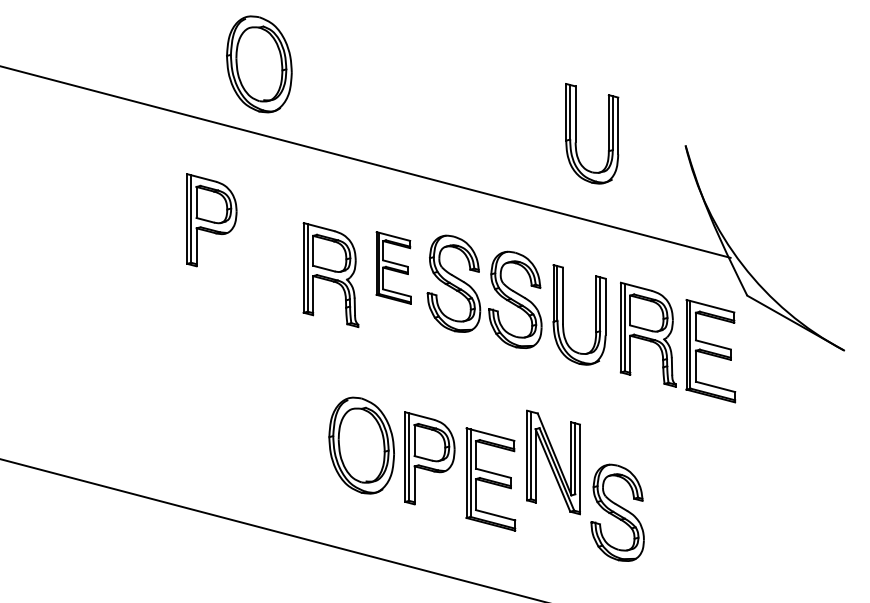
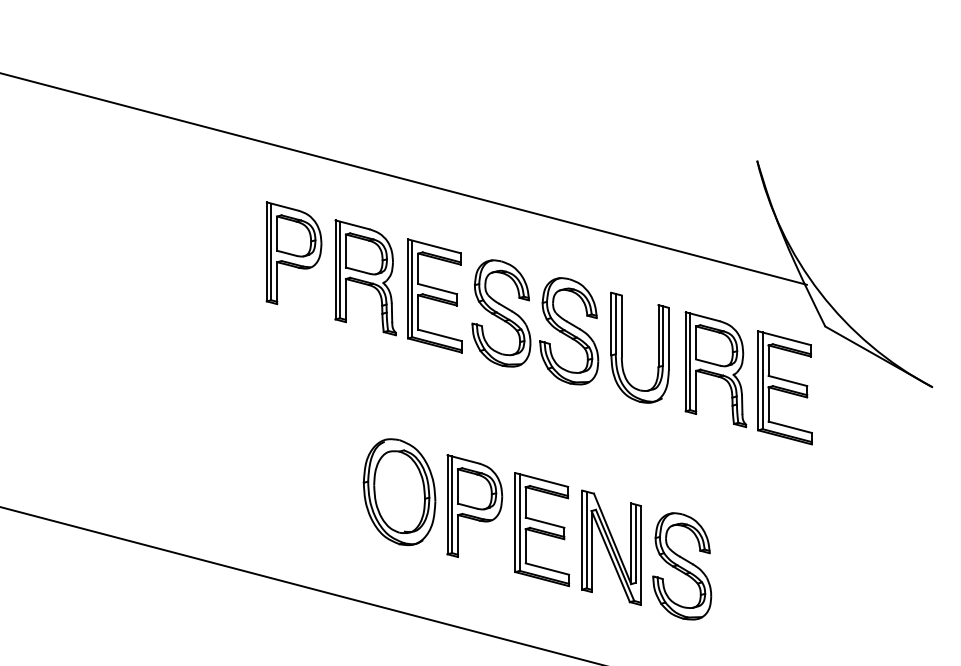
part: (259, 64) -> (286, 71), removed
part: (576, 133) -> (636, 147), removed
part: (211, 220) -> (293, 253), moved
part: (393, 267) -> (434, 295), size x1.43
part: (330, 274) -> (365, 277), moved
part: (553, 462) -> (611, 547), moved

